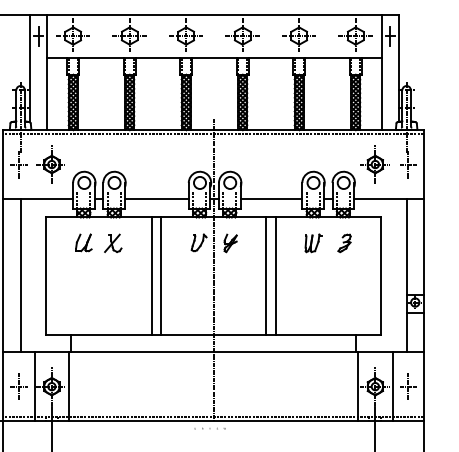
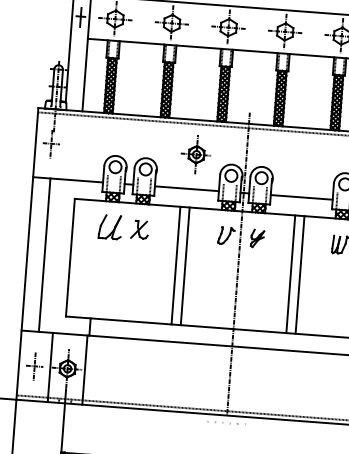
part: (50, 164) -> (195, 154), moved
part: (83, 242) -> (110, 226), size x1.4

